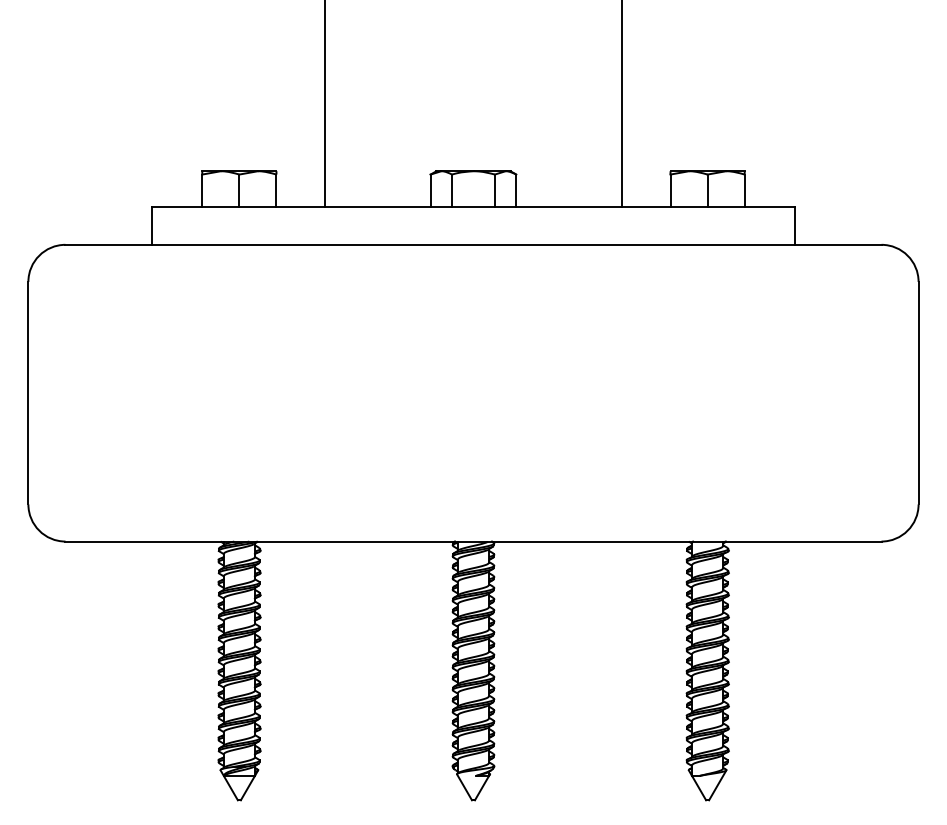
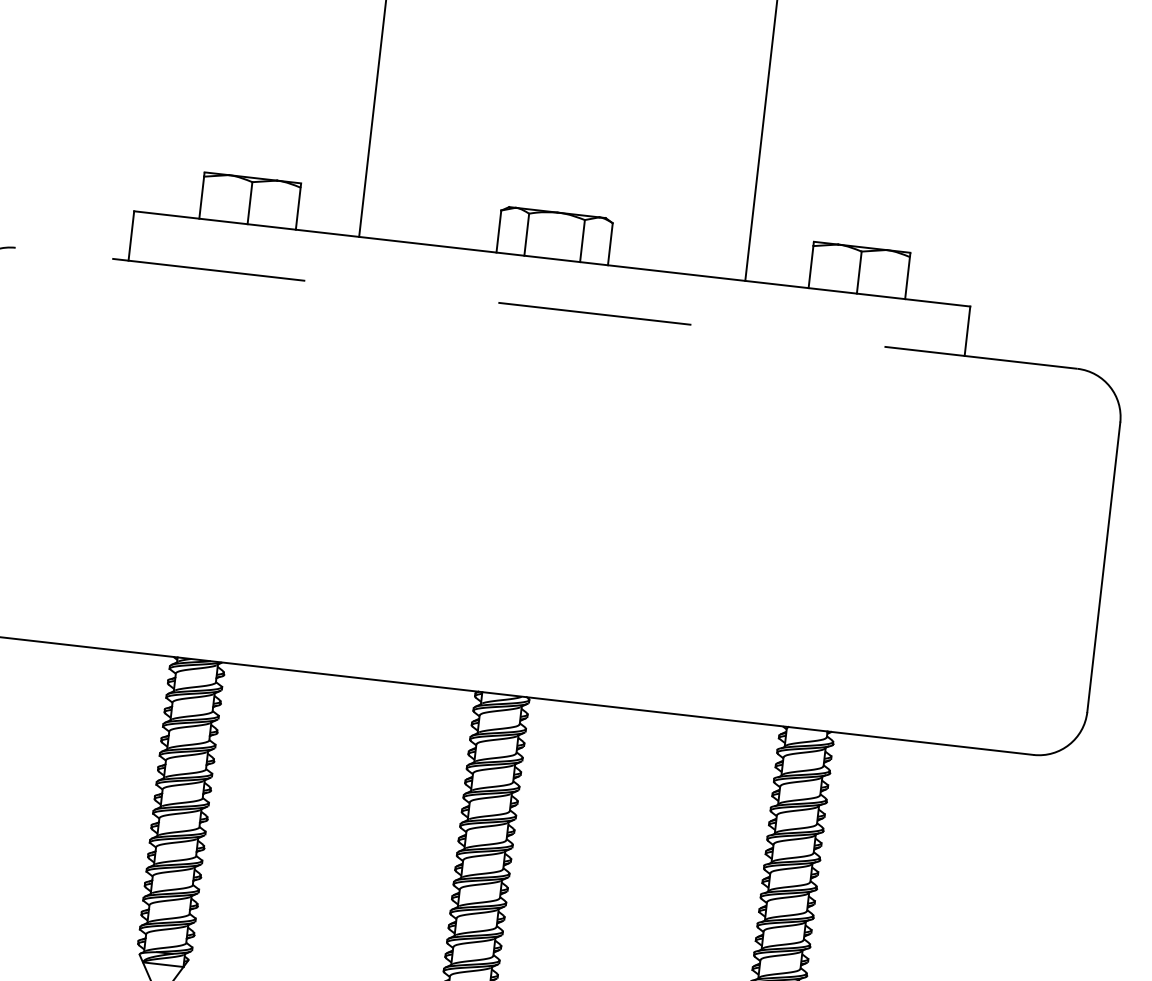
line: (472, 244) -> (545, 307), solid -> dashed

